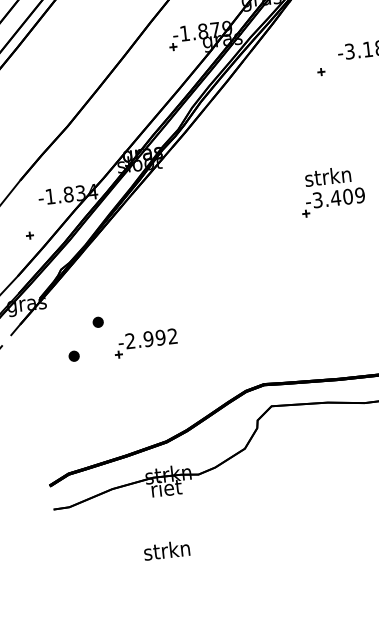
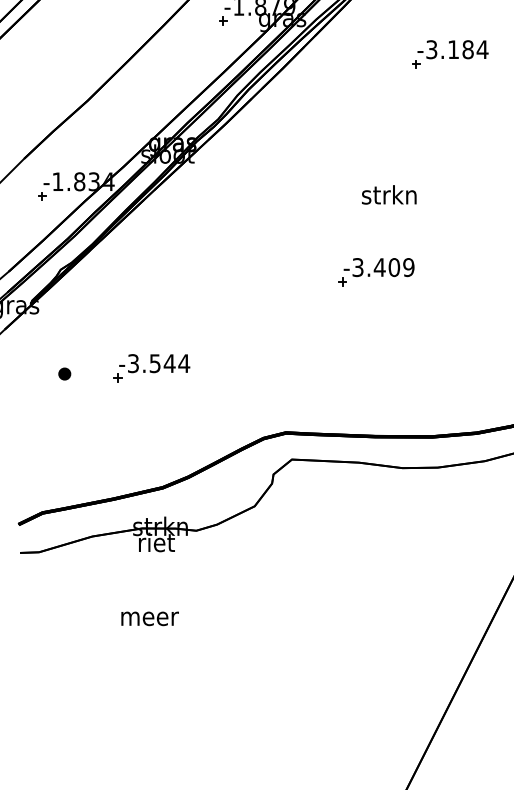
part: (321, 72) -> (416, 64), moved
part: (333, 202) -> (376, 272), moved
part: (30, 235) -> (42, 196), moved
part: (97, 321) -> (97, 336), removed
text: (152, 338) -> (159, 363), -2.992 -> -3.544
text: (167, 550) -> (149, 616), strkn -> meer

